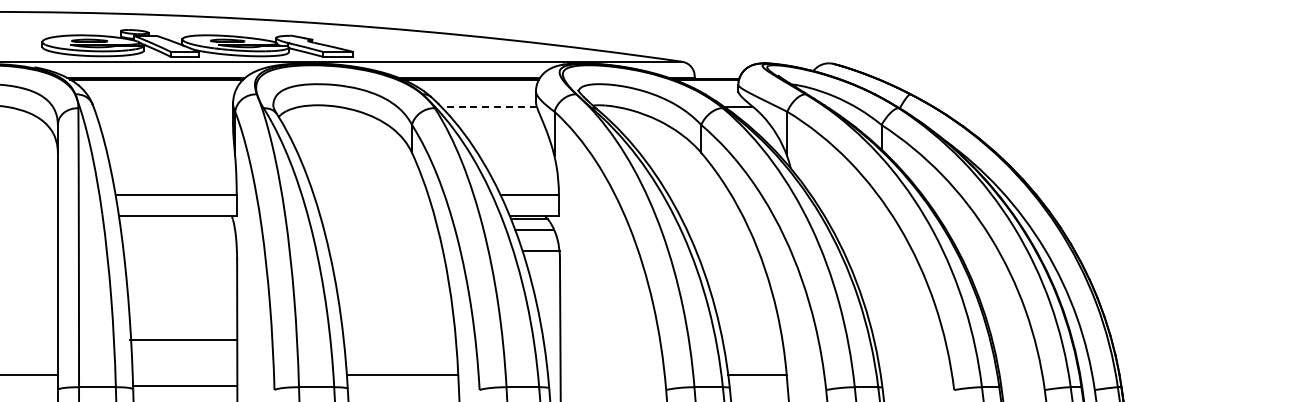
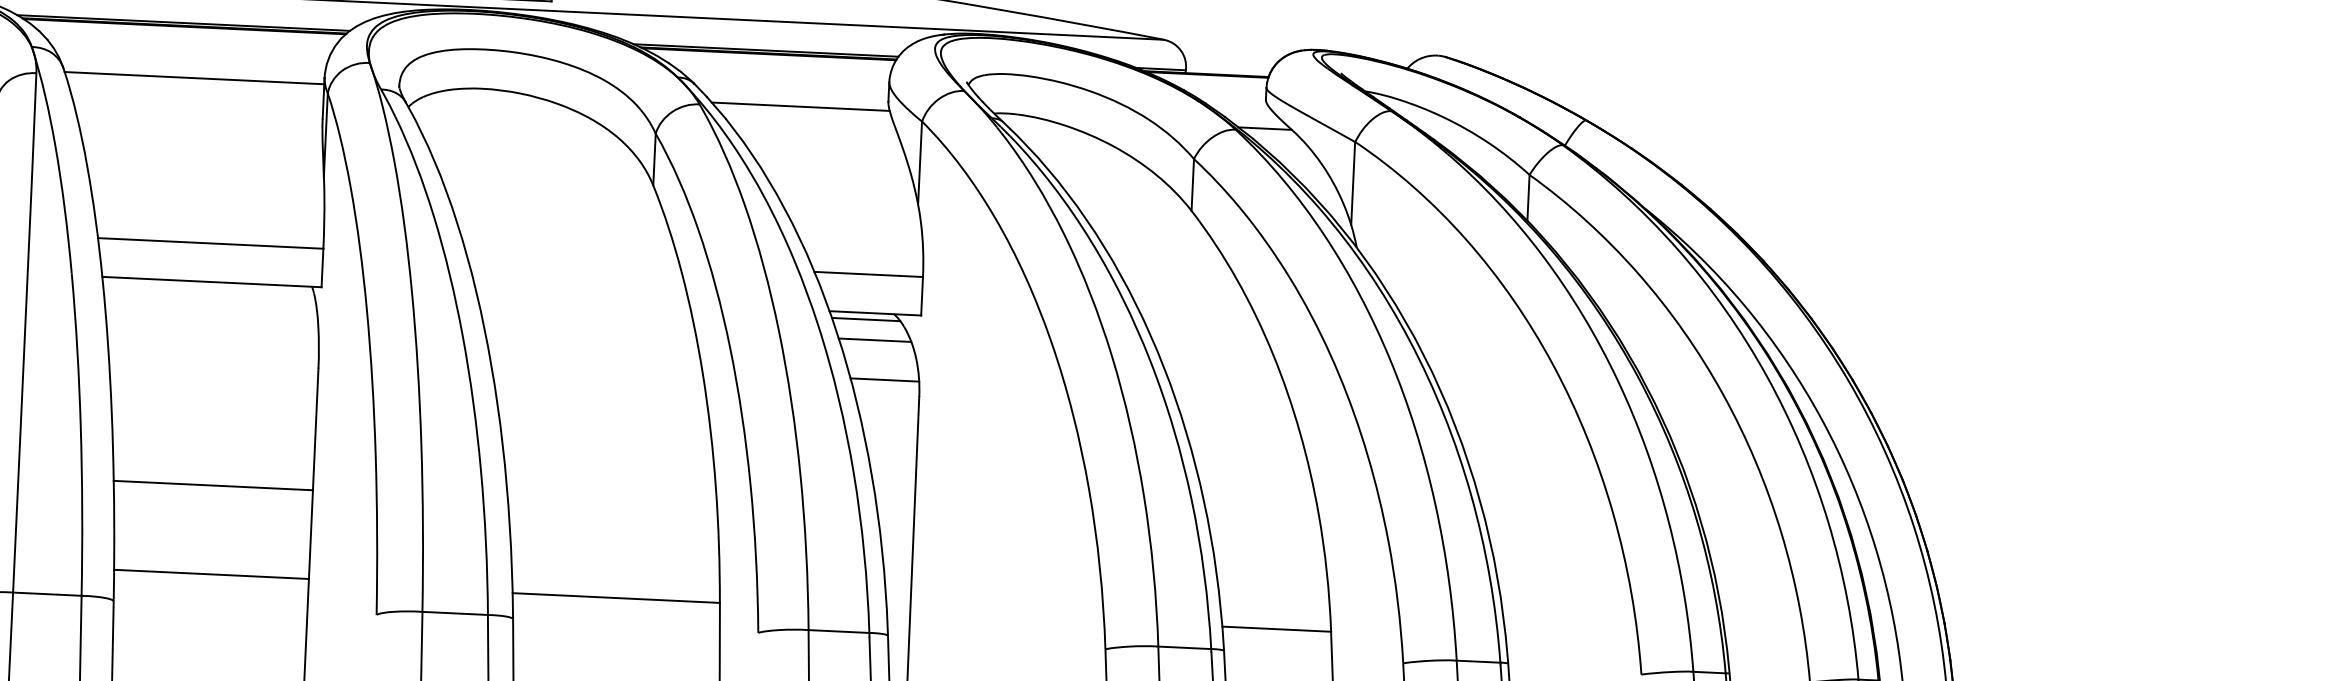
line: (163, 106) -> (194, 77), added
line: (489, 106) -> (801, 106), dashed -> solid
line: (183, 339) -> (212, 484), moved
line: (184, 385) -> (210, 574), moved

